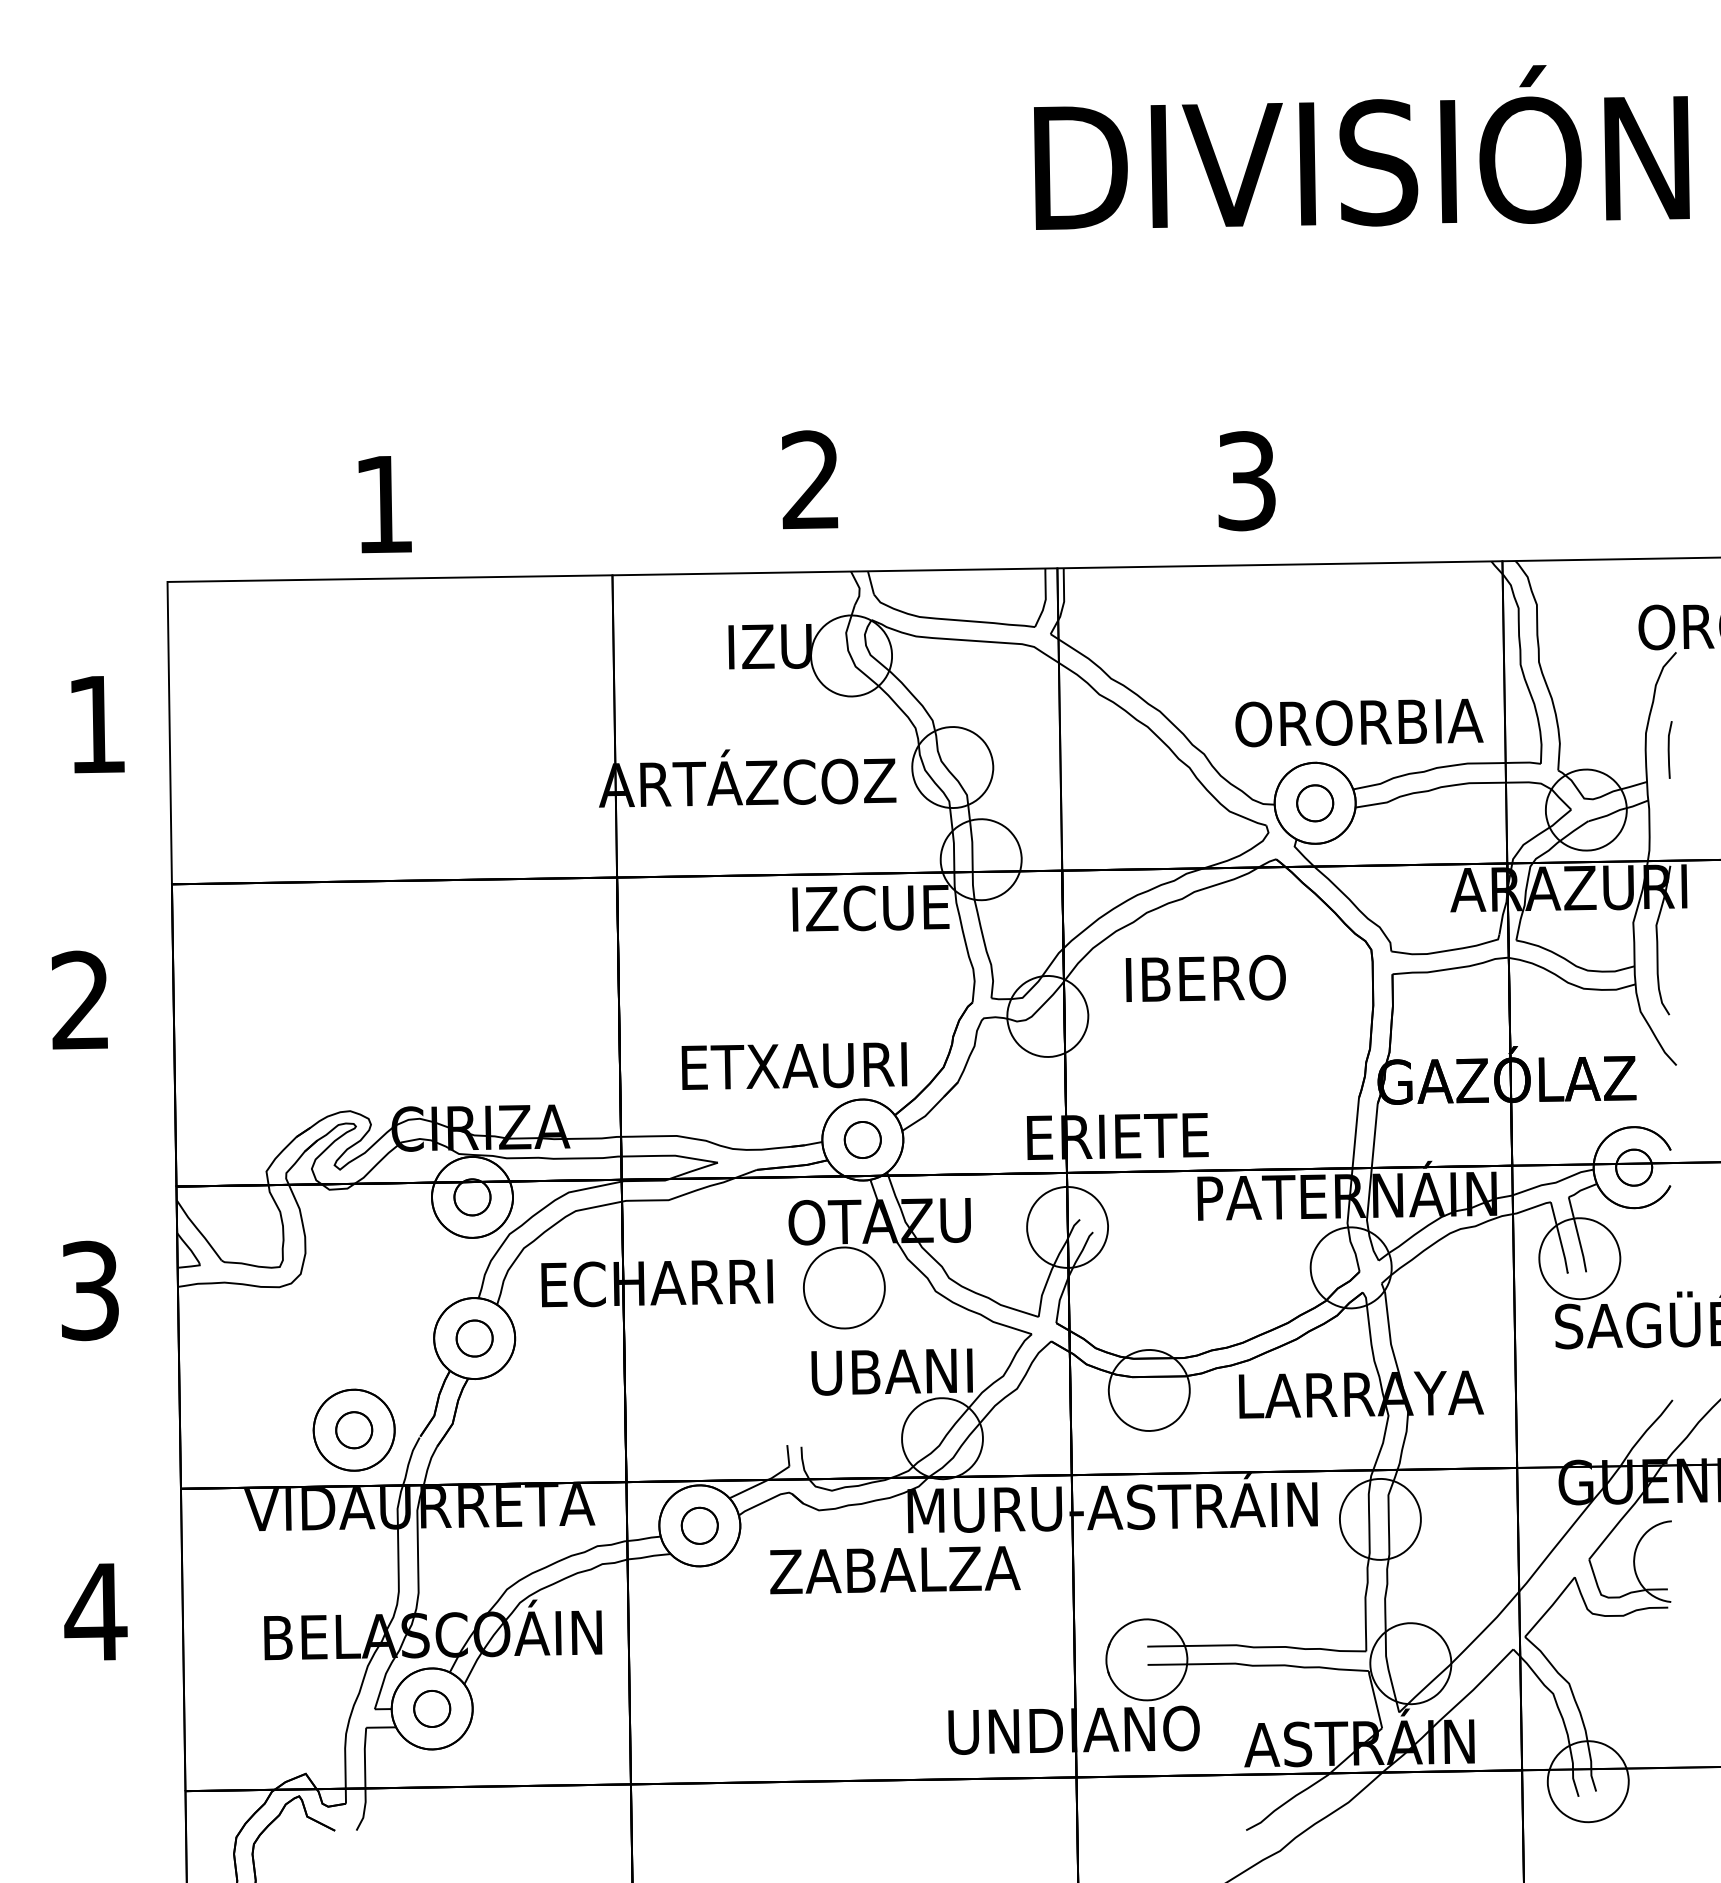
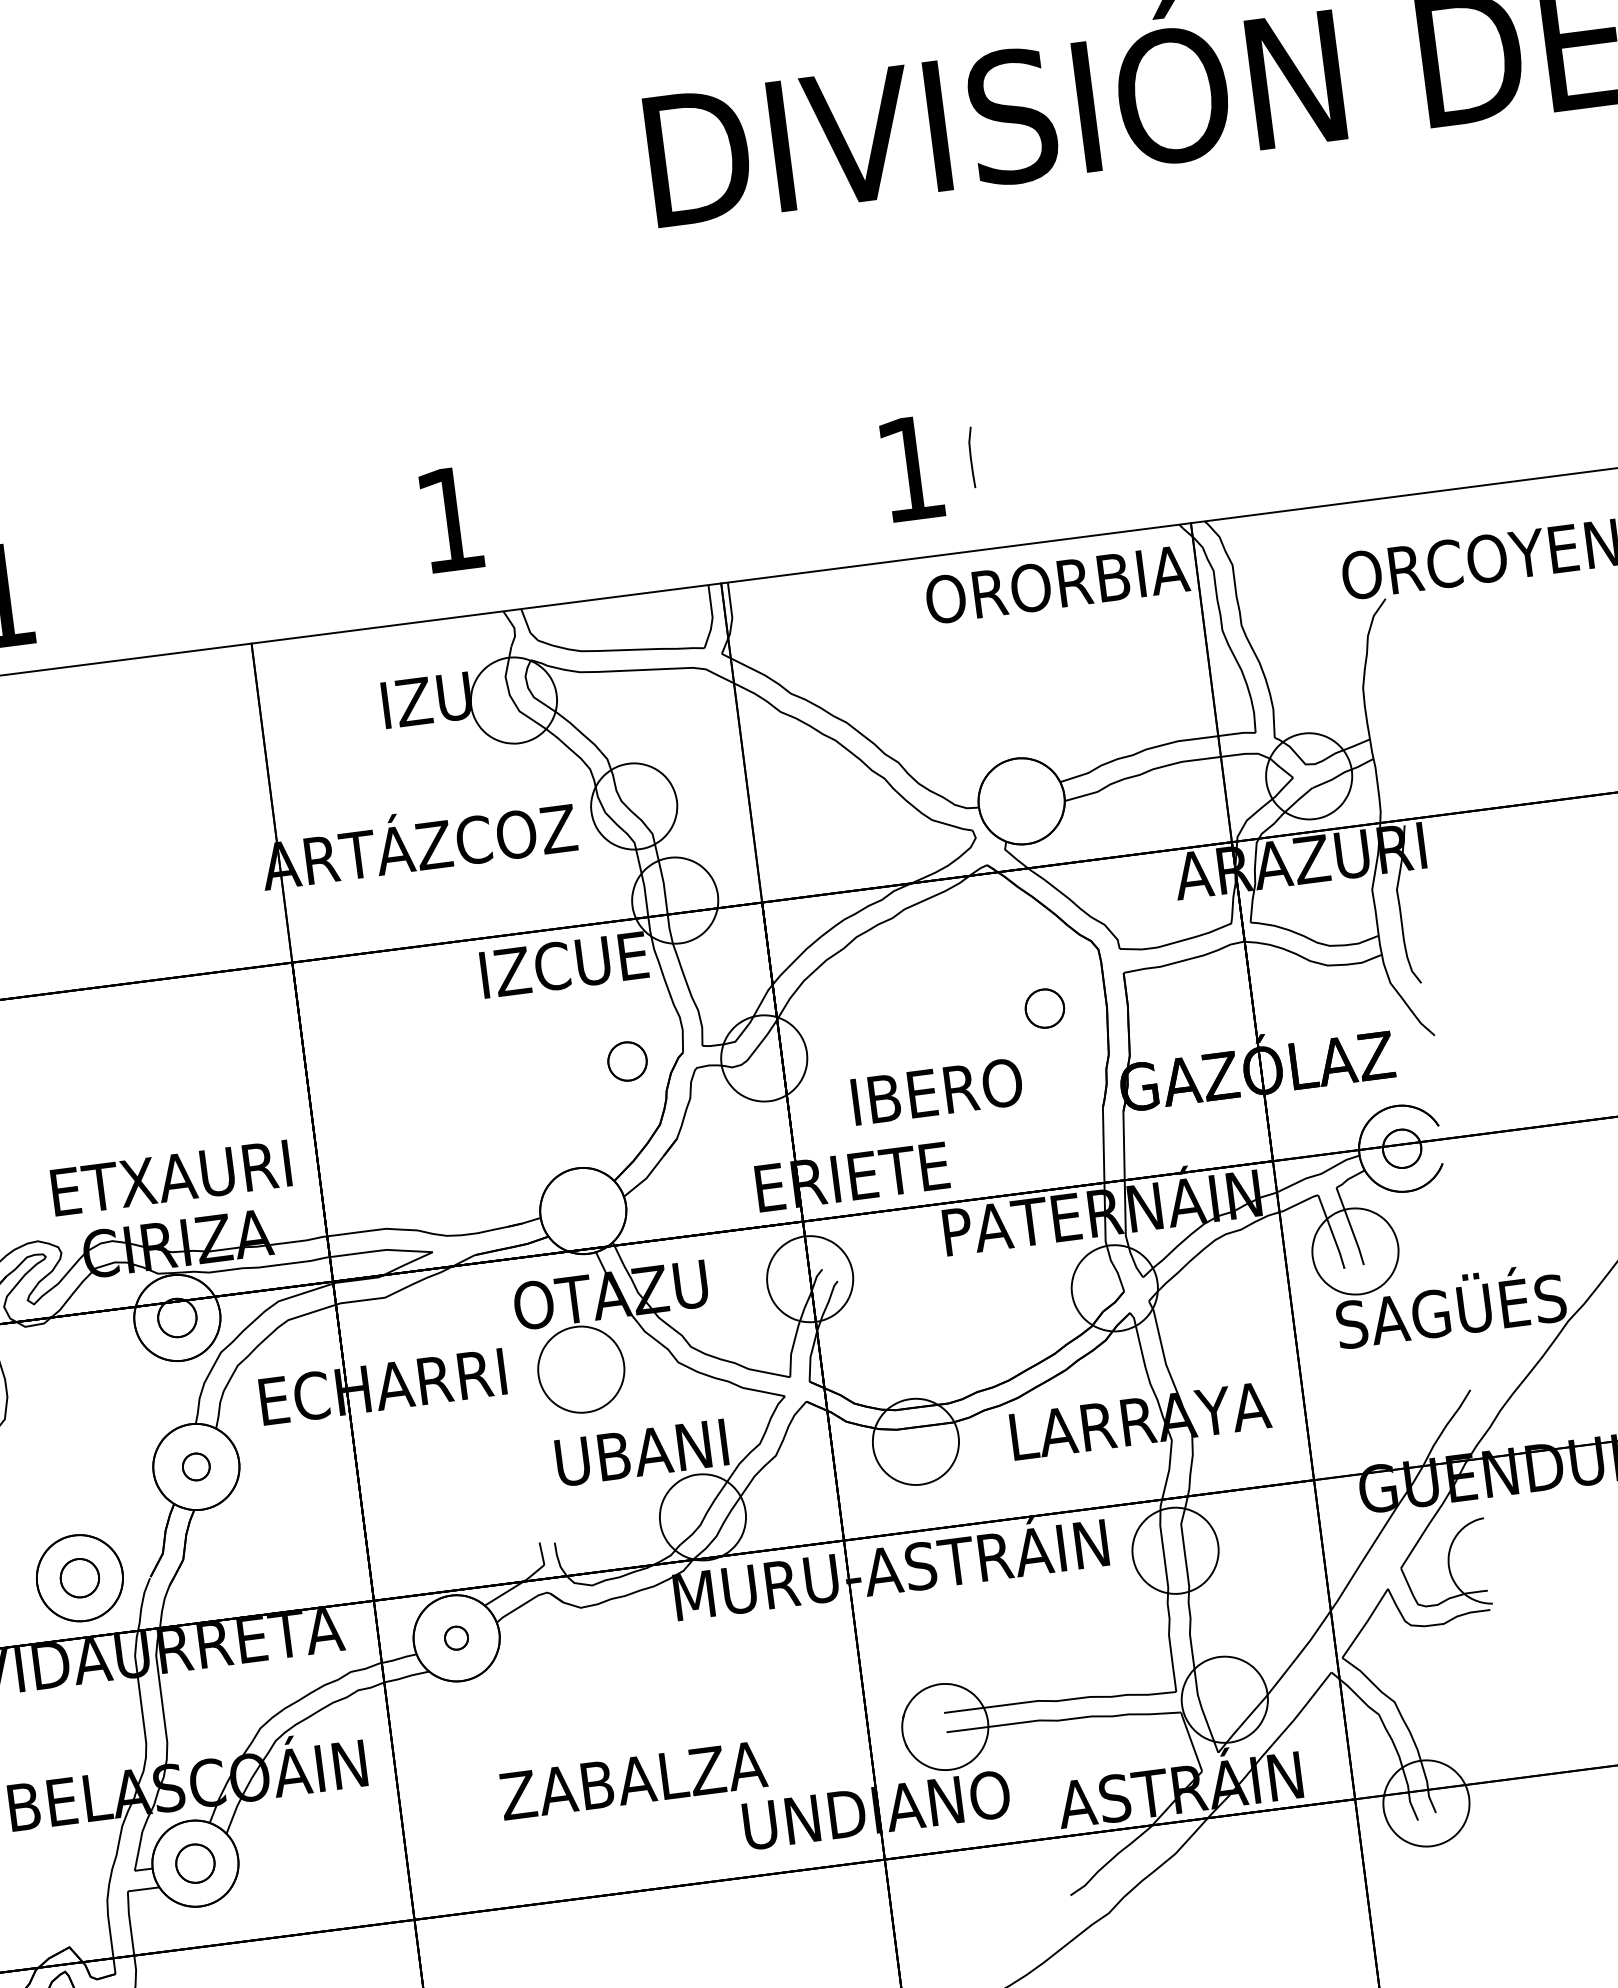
text: (810, 479) -> (449, 518), 2 -> 1
text: (1246, 481) -> (910, 469), 3 -> 1
text: (1359, 722) -> (1057, 584), moved
line: (1669, 749) -> (971, 457), moved
part: (1315, 803) -> (1045, 1008), moved
text: (1205, 978) -> (936, 1091), moved
text: (794, 1065) -> (171, 1177), moved
part: (862, 1139) -> (627, 1061), moved
part: (474, 1338) -> (196, 1466), size x0.7
part: (699, 1525) -> (456, 1637), size x0.6
text: (895, 1570) -> (633, 1780), moved

